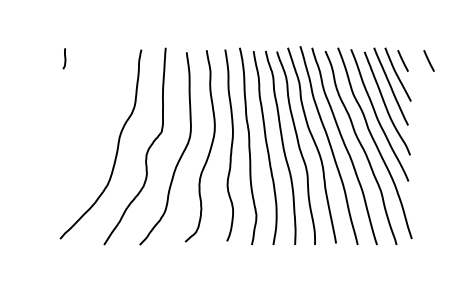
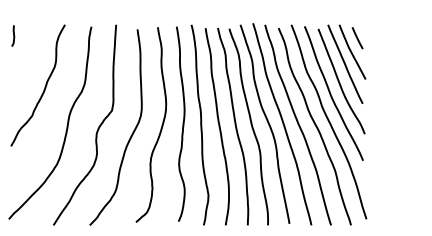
line: (428, 60) -> (383, 37), removed
curve: (94, 110) -> (43, 88), added

